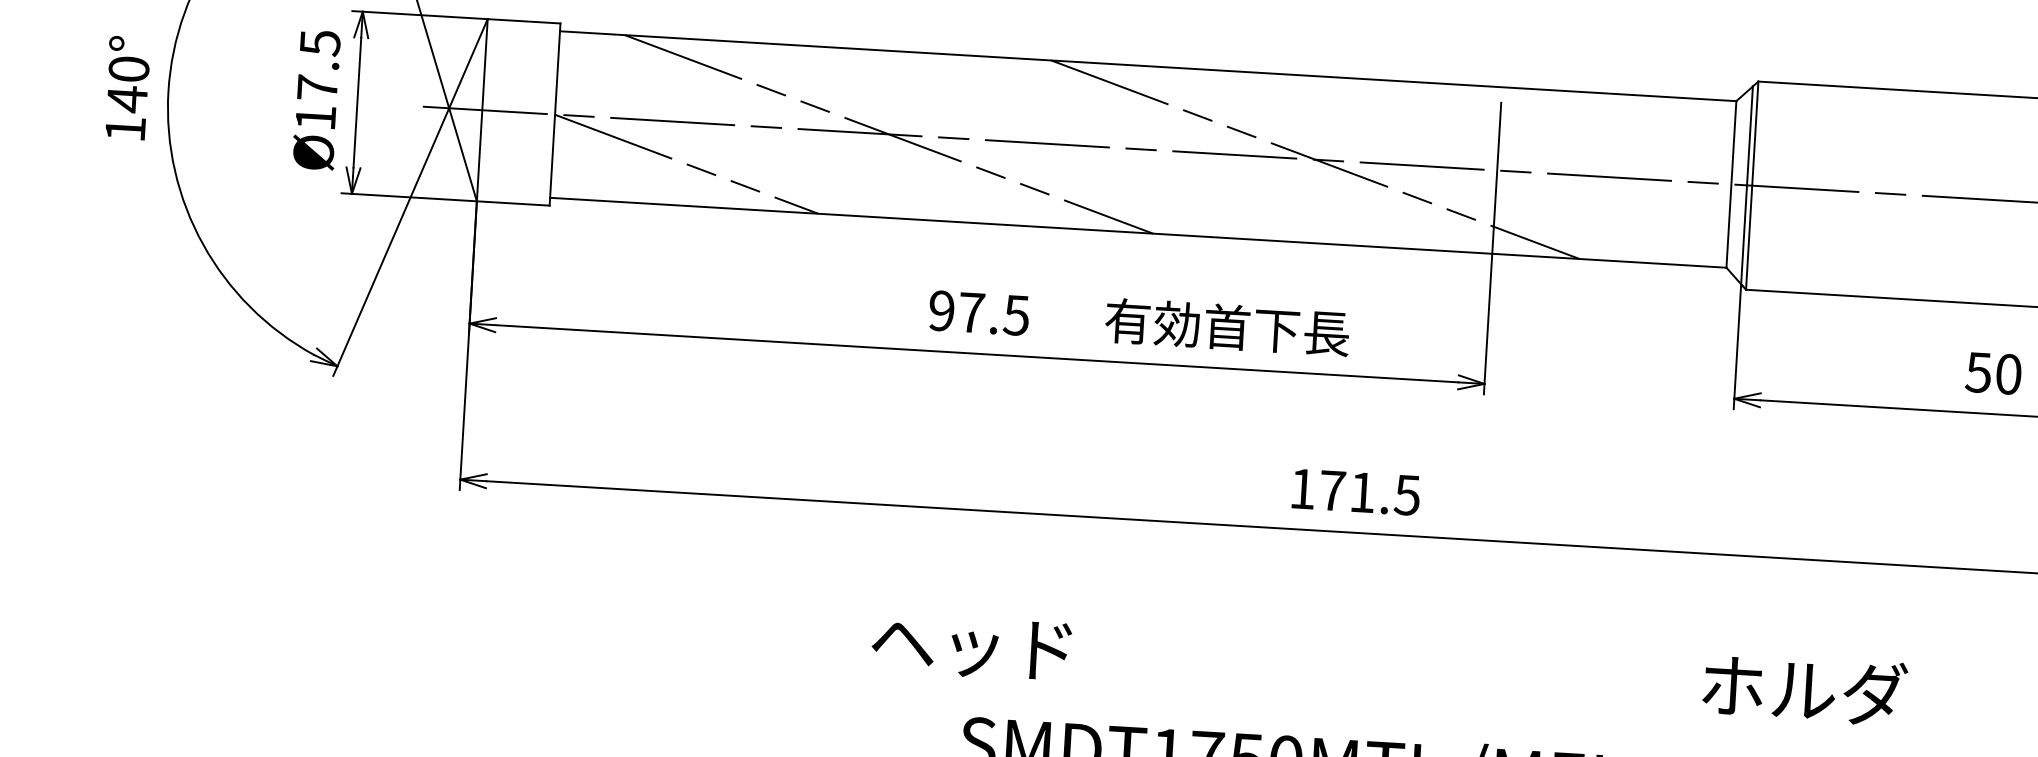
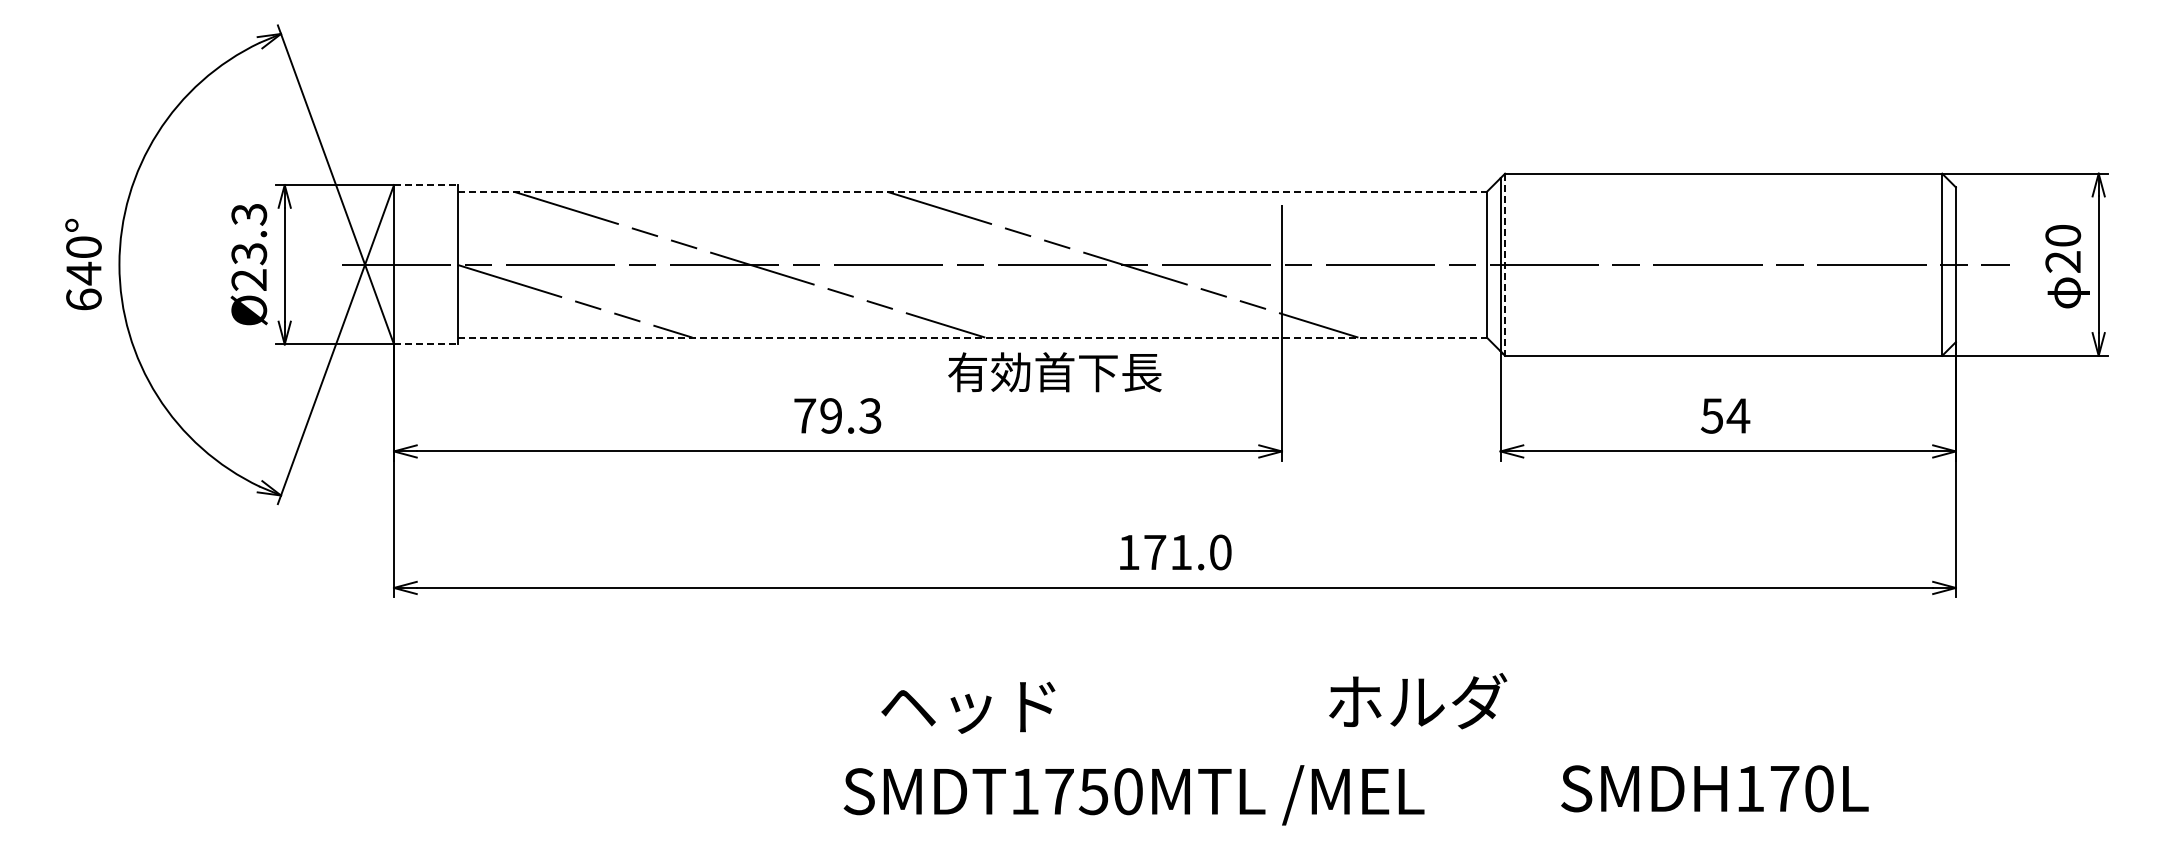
line: (523, 21) -> (425, 185), solid -> dashed
line: (1148, 65) -> (972, 191), solid -> dashed
text: (318, 79) -> (249, 246), Ø17.5 -> Ø23.3
text: (125, 128) -> (83, 299), 140° -> 640°
line: (1752, 186) -> (1505, 265), solid -> dashed
line: (512, 203) -> (425, 344), solid -> dashed
line: (1138, 232) -> (972, 337), solid -> dashed
text: (978, 312) -> (837, 415), 97.5 -> 79.3
text: (1226, 327) -> (1054, 372), moved
text: (2008, 373) -> (1738, 415), 50 -> 54
text: (1407, 495) -> (1220, 552), 171.5 -> 171.0
text: (971, 647) -> (968, 707), moved
text: (1805, 689) -> (1418, 701), moved

